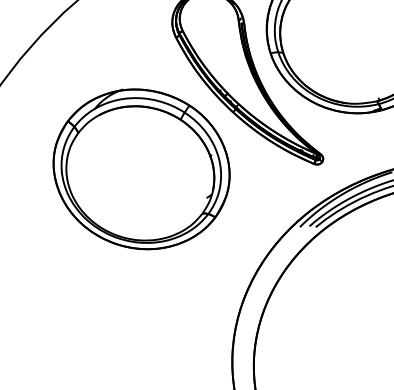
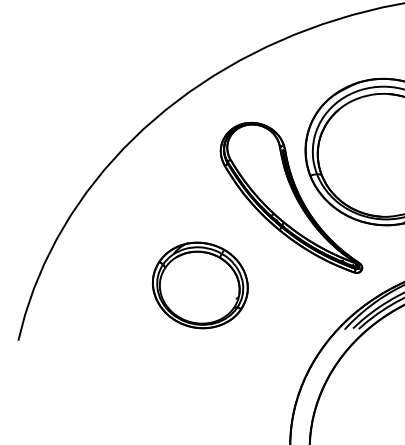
part: (141, 169) -> (200, 285), size x0.6

